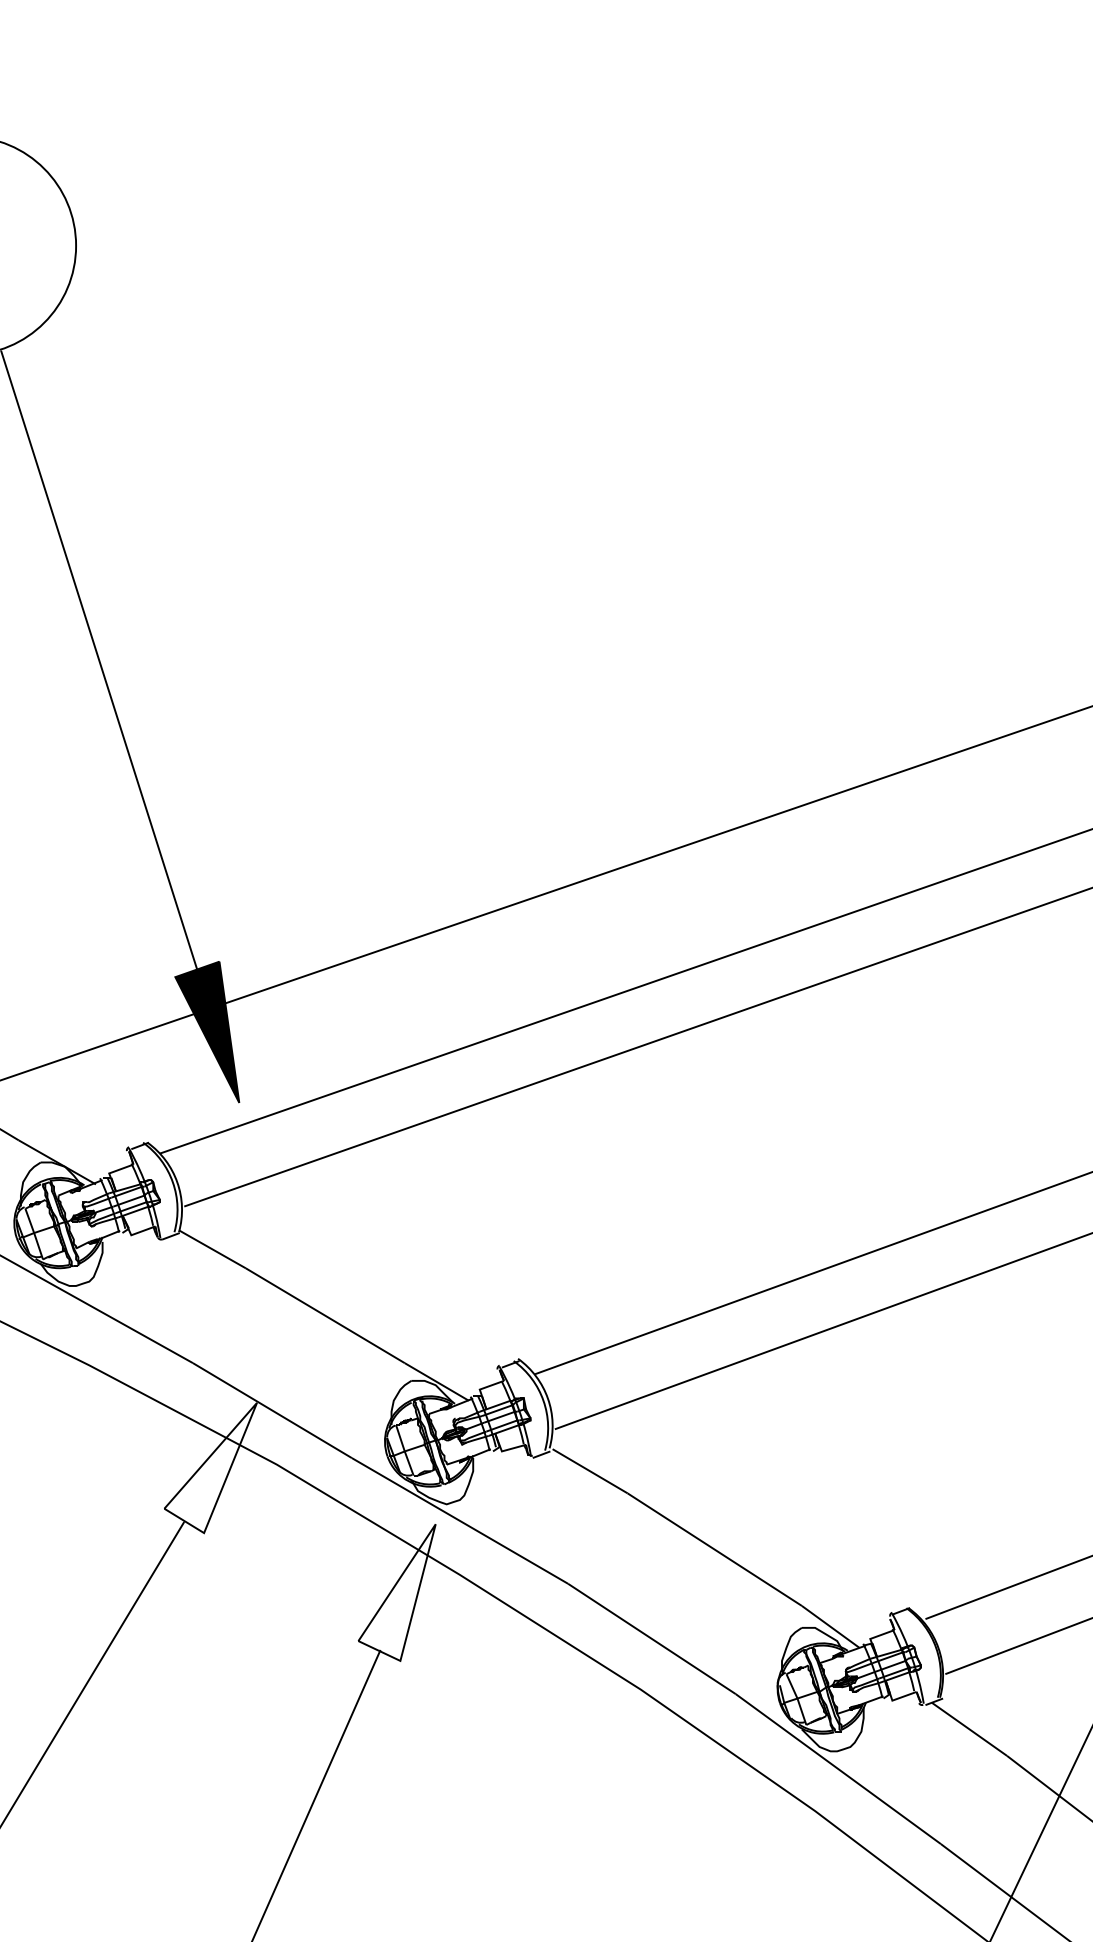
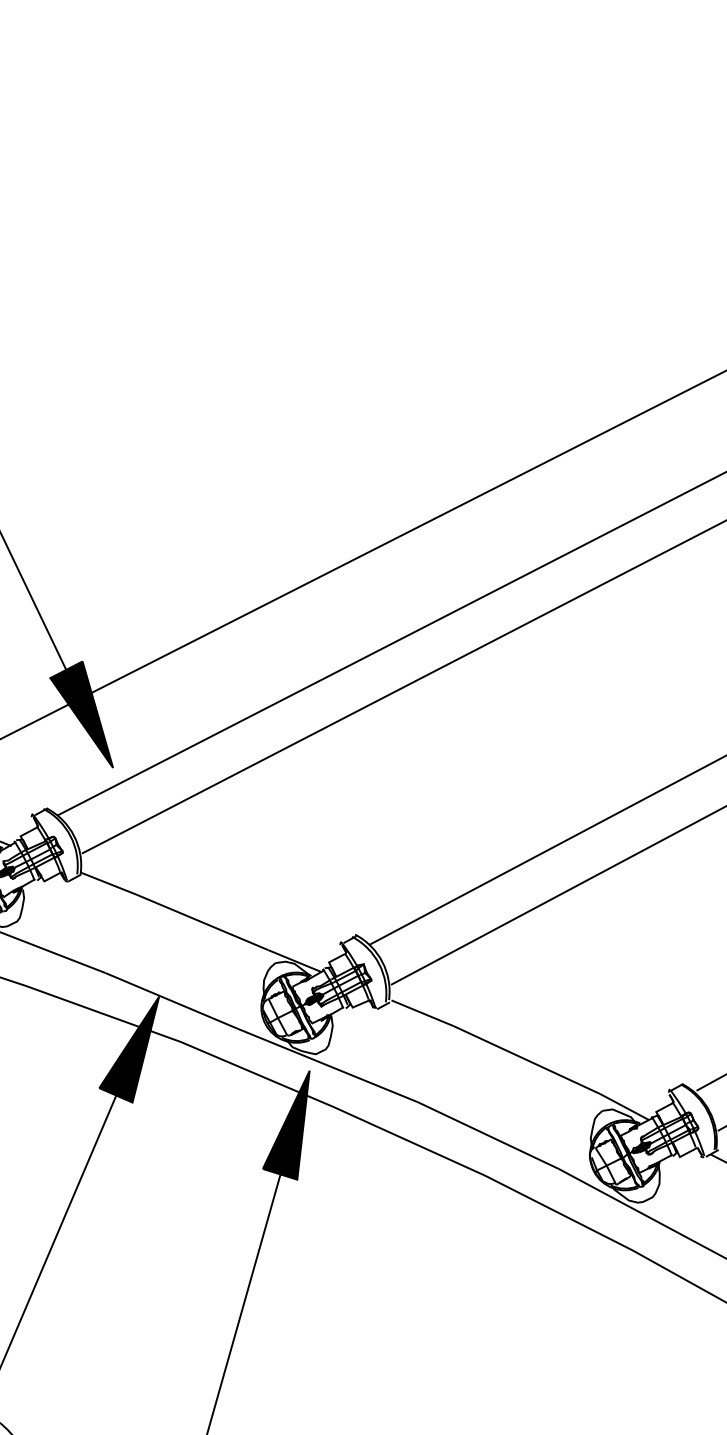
fill: (210, 1467) -> (130, 1051), added
fill: (396, 1592) -> (286, 1127), added

